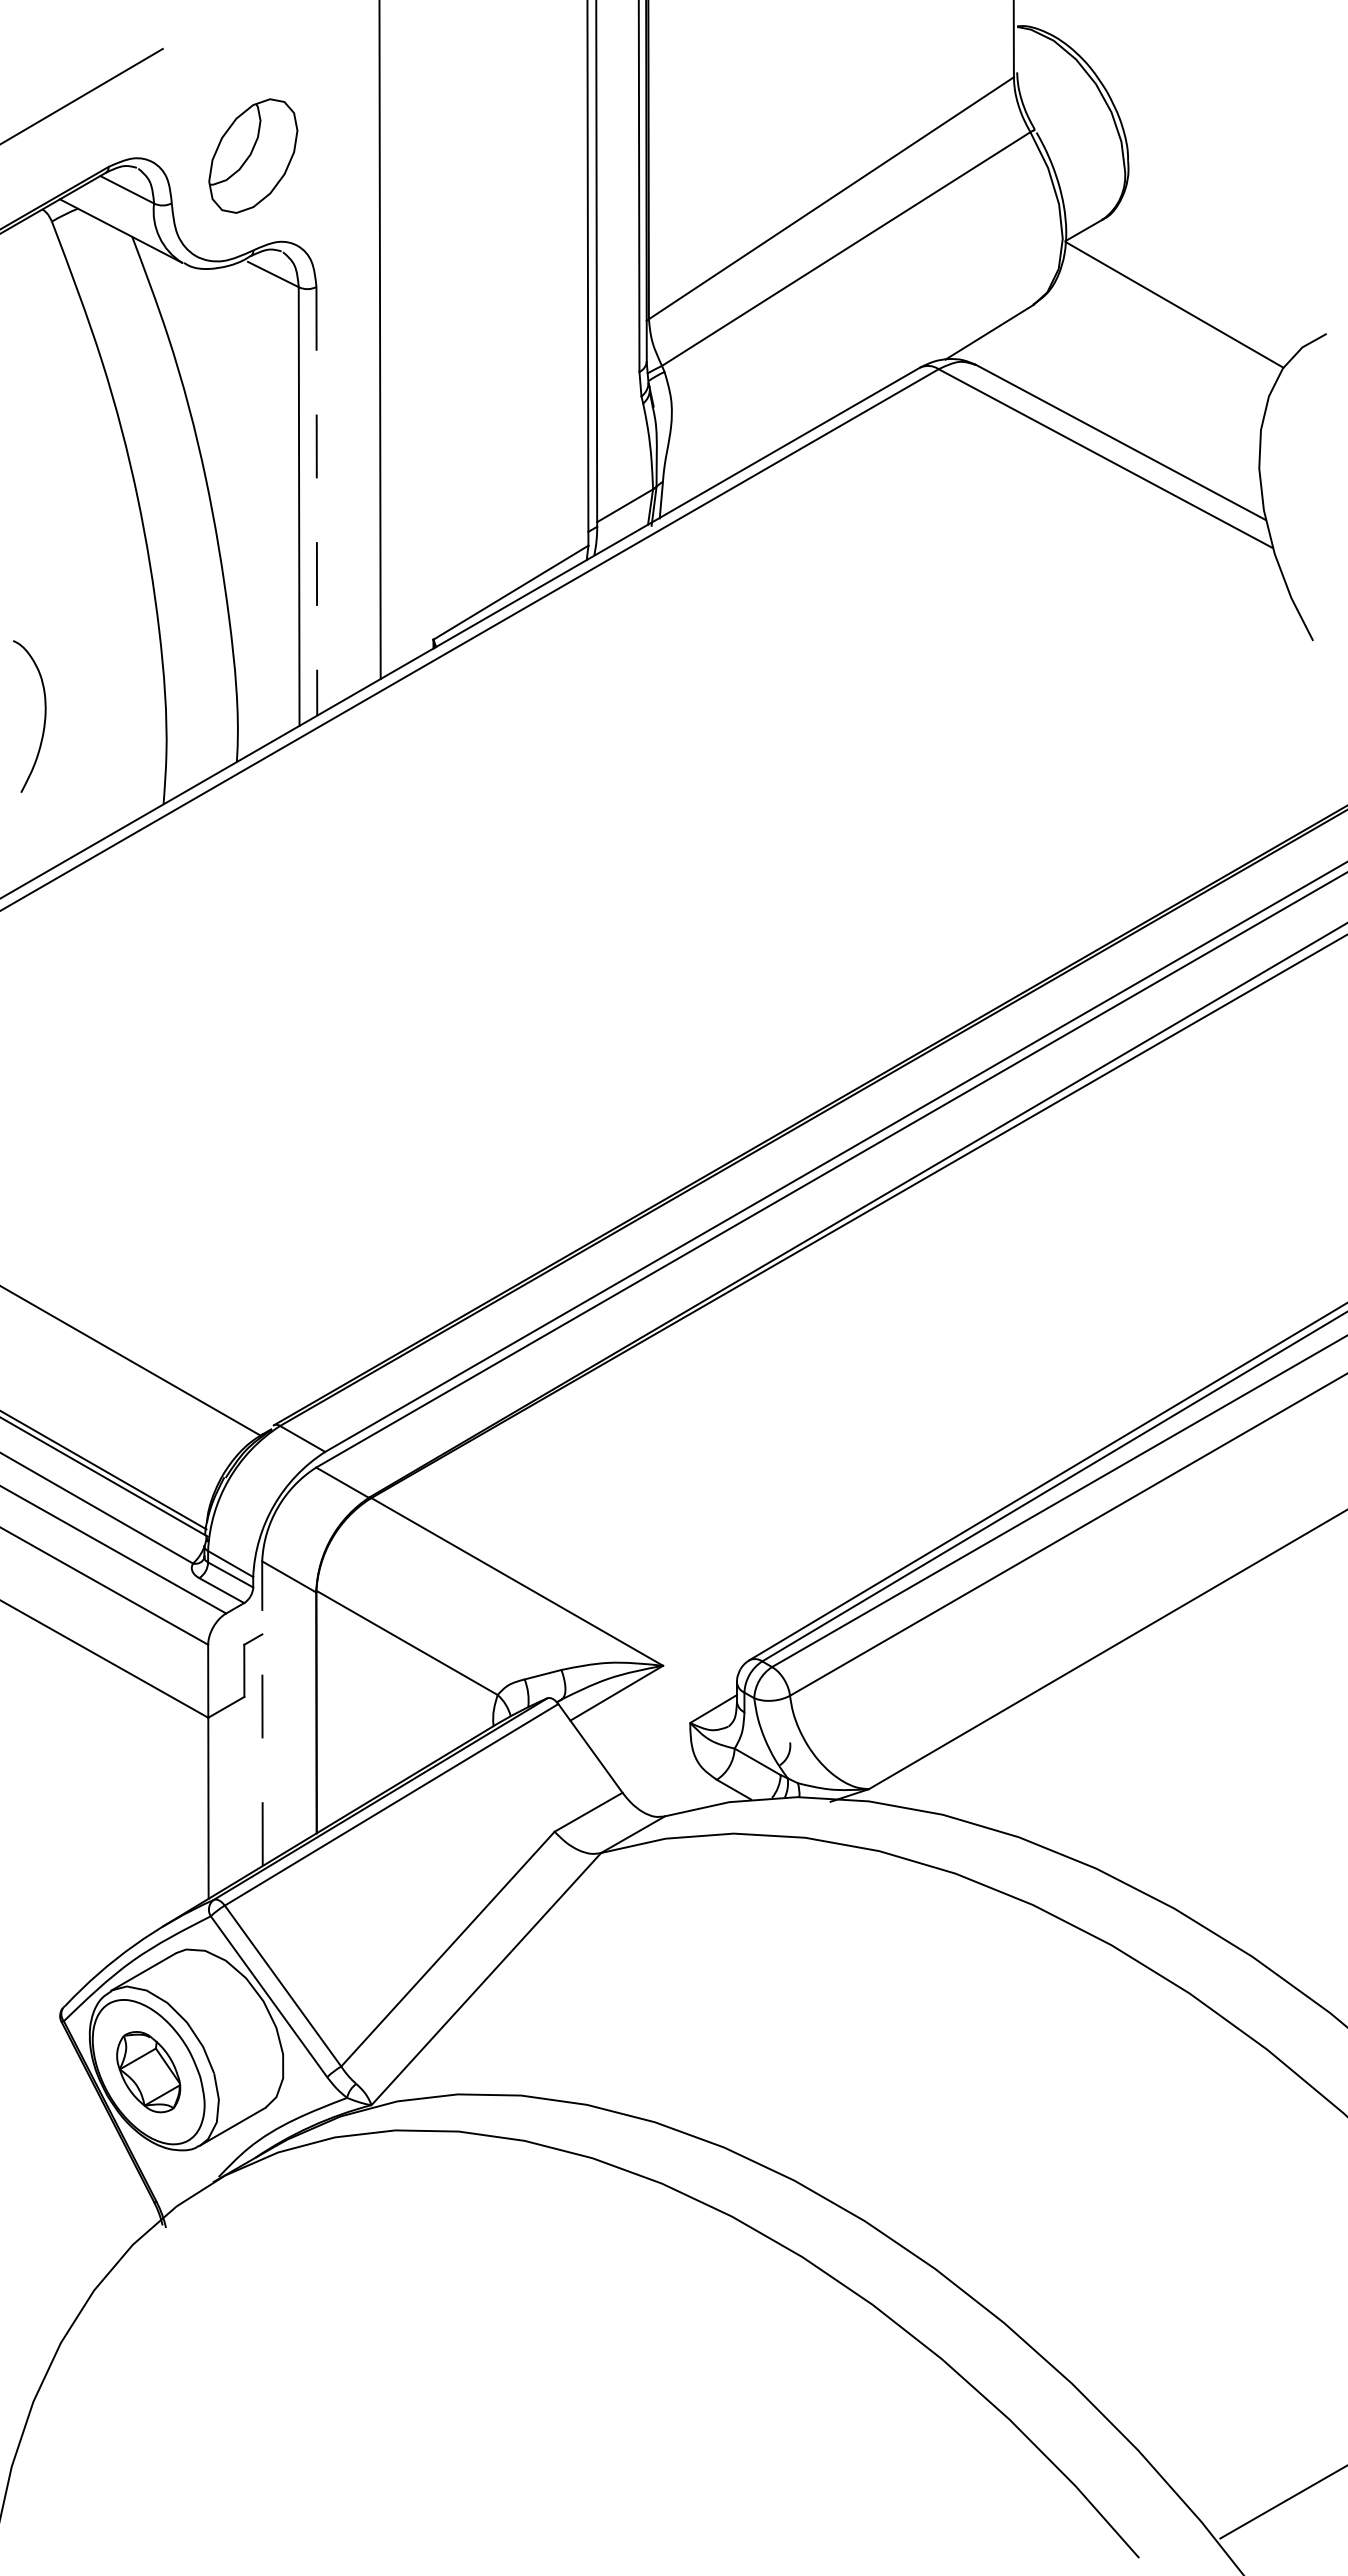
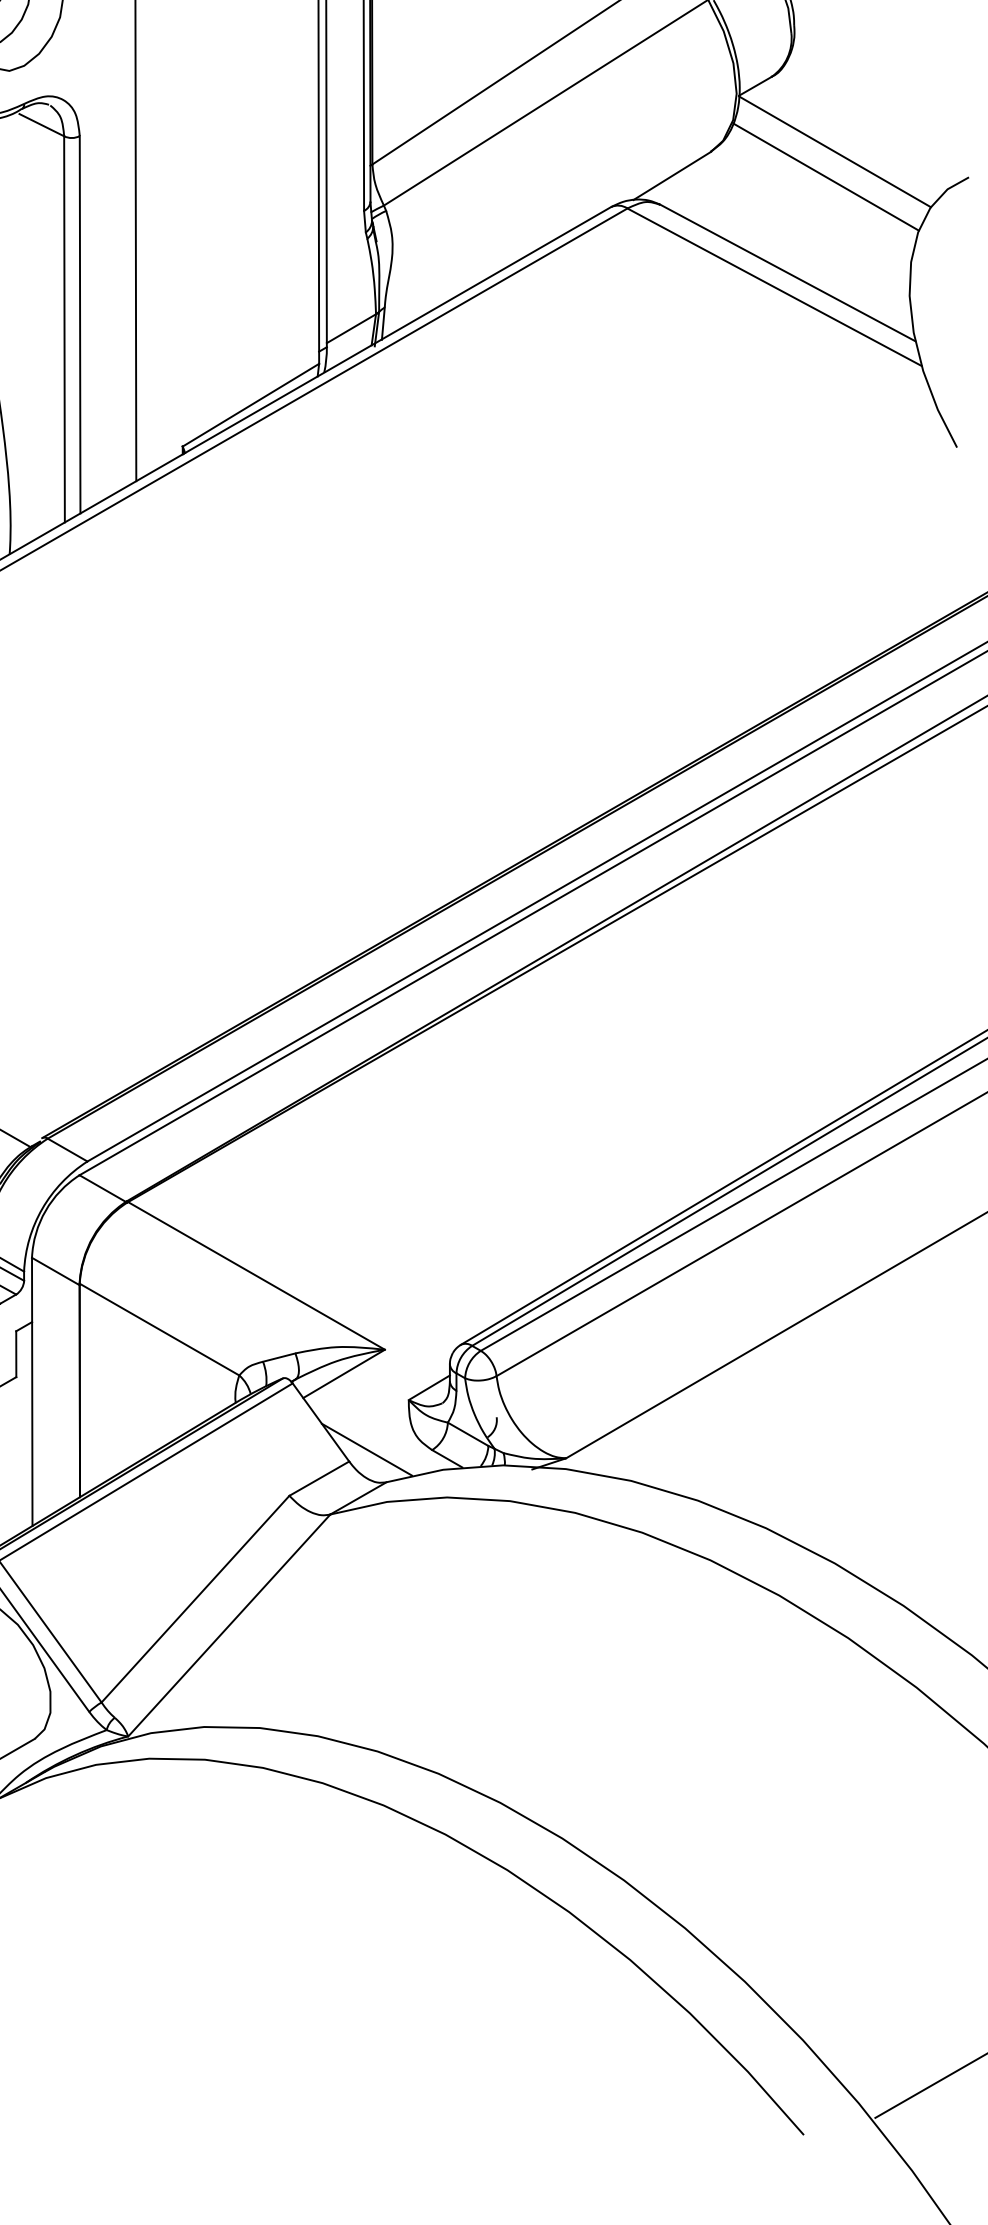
line: (1164, 333) -> (826, 177), added
line: (316, 501) -> (79, 324), dashed -> solid
line: (262, 1713) -> (32, 1391), dashed -> solid
line: (642, 1778) -> (366, 1448), added

